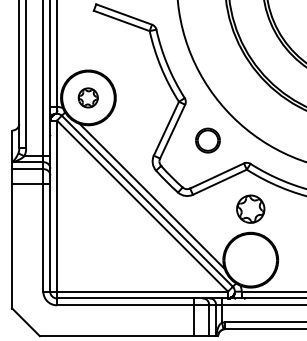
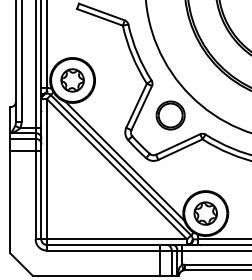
part: (87, 97) -> (71, 80), size x1.43
part: (207, 140) -> (170, 115), size x1.43
part: (250, 208) -> (205, 212), moved

